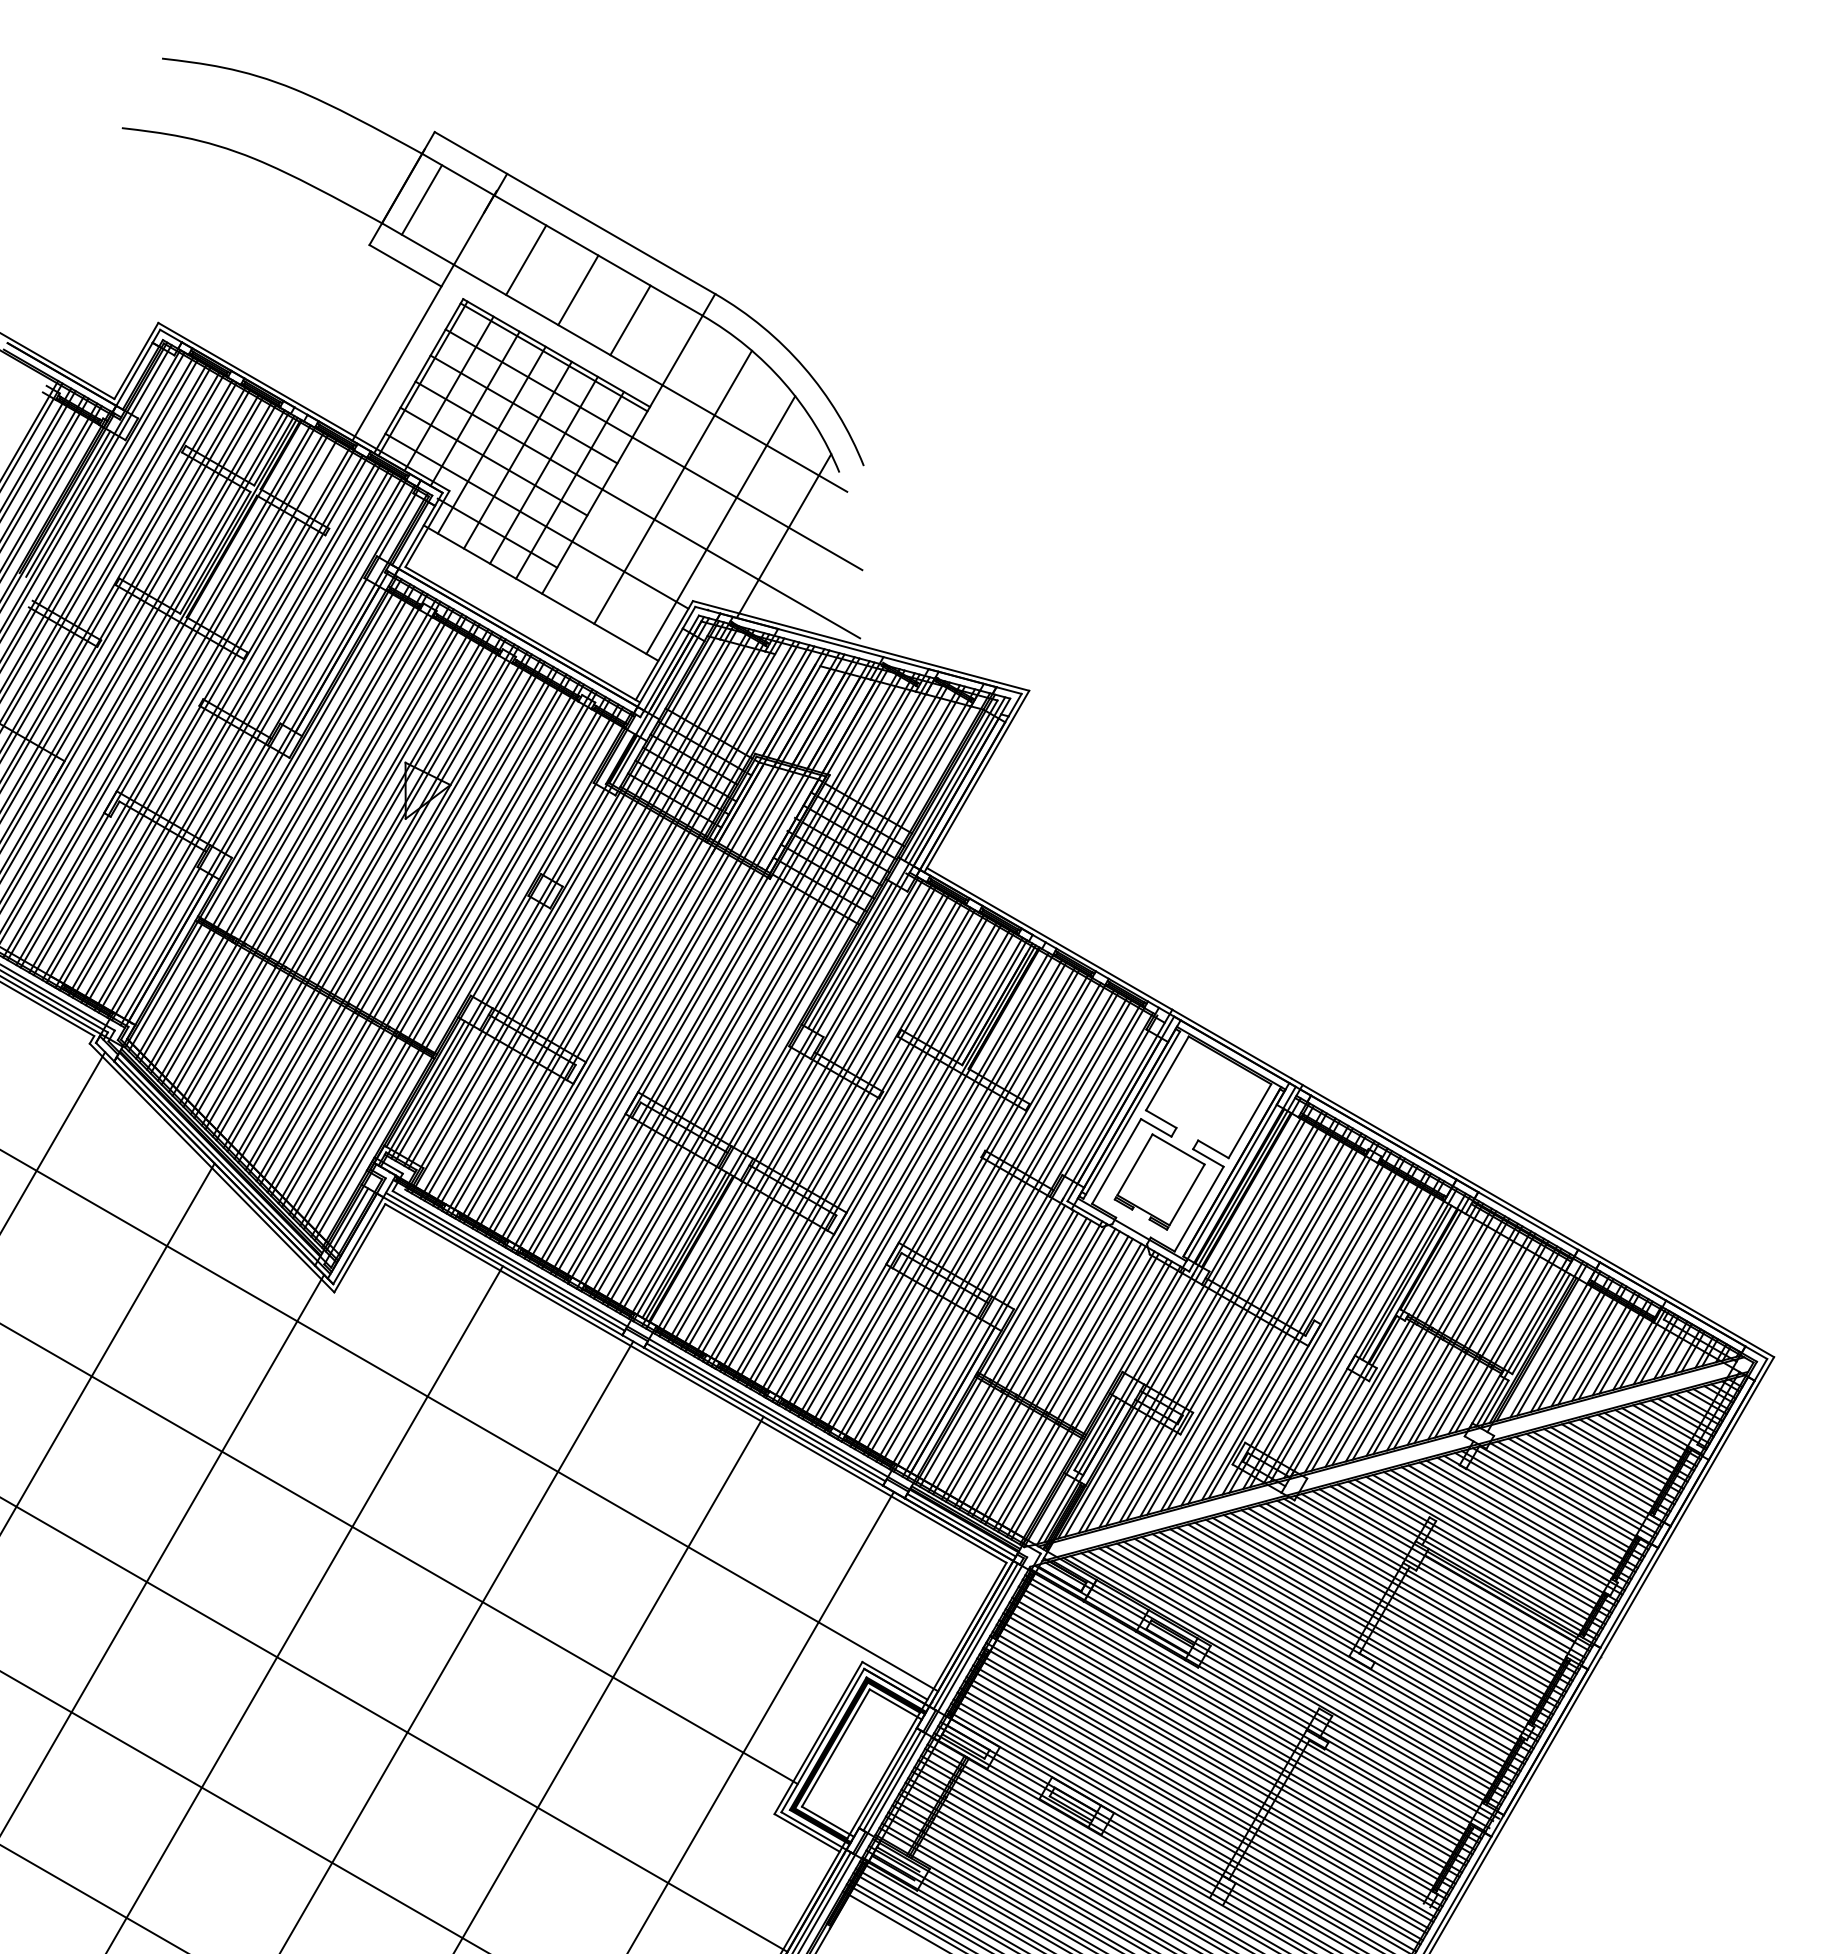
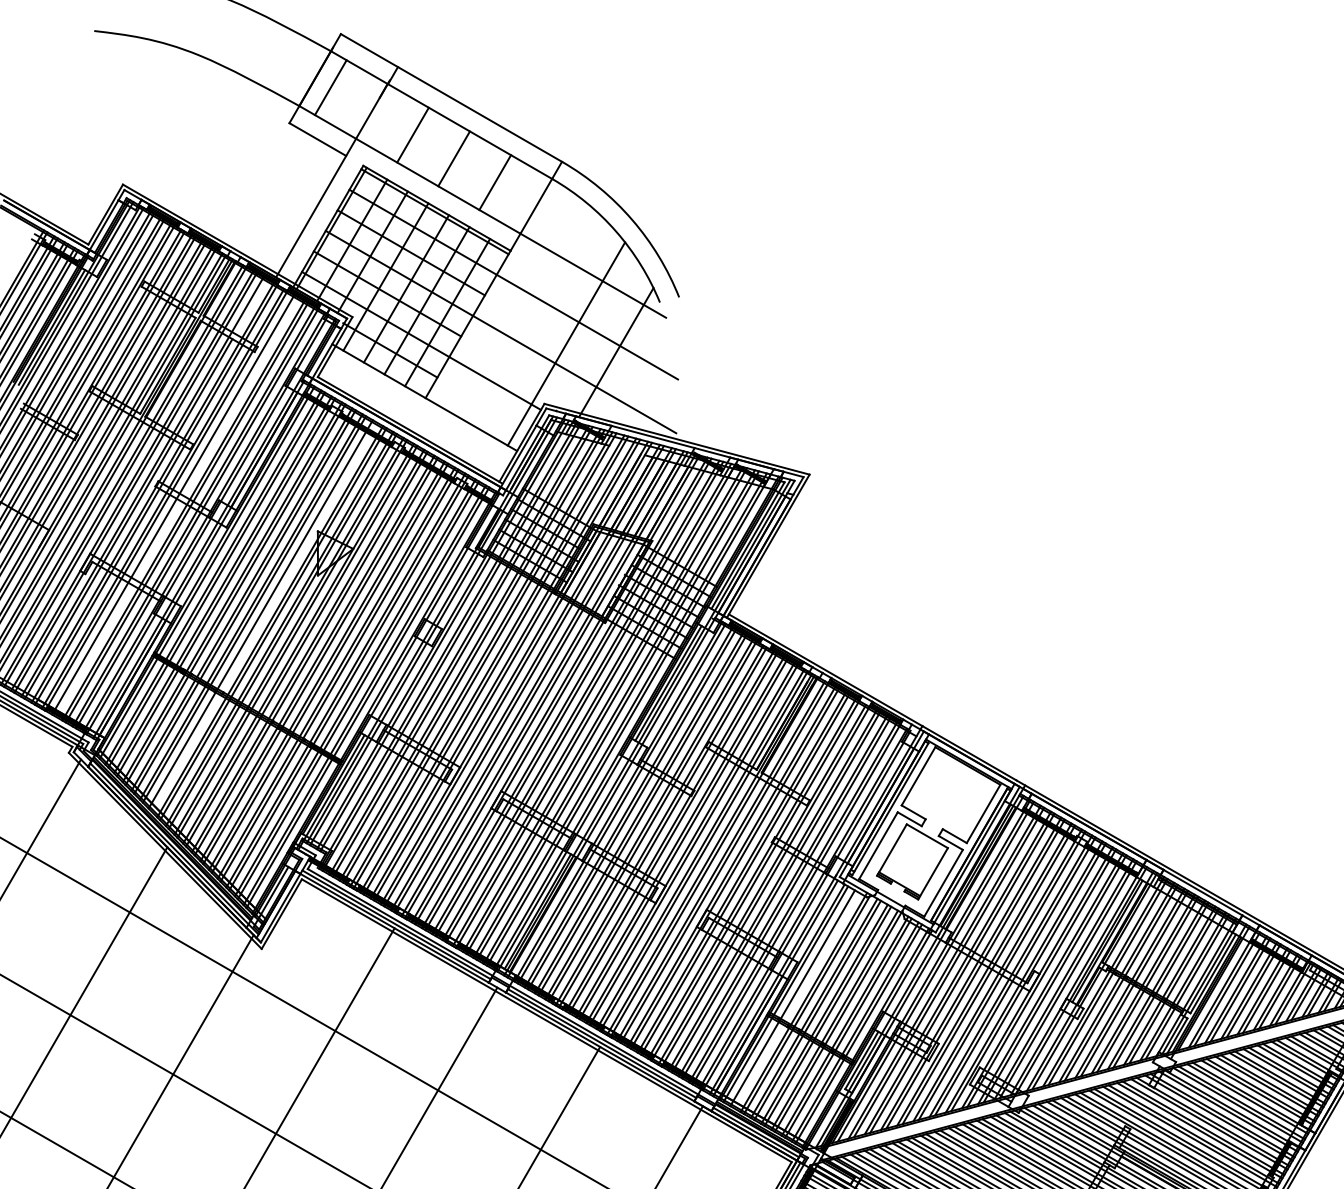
line: (672, 486) -> (528, 313), removed
line: (226, 731) -> (176, 506), removed
line: (336, 871) -> (263, 617), removed
line: (1012, 1357) -> (796, 1000), removed

